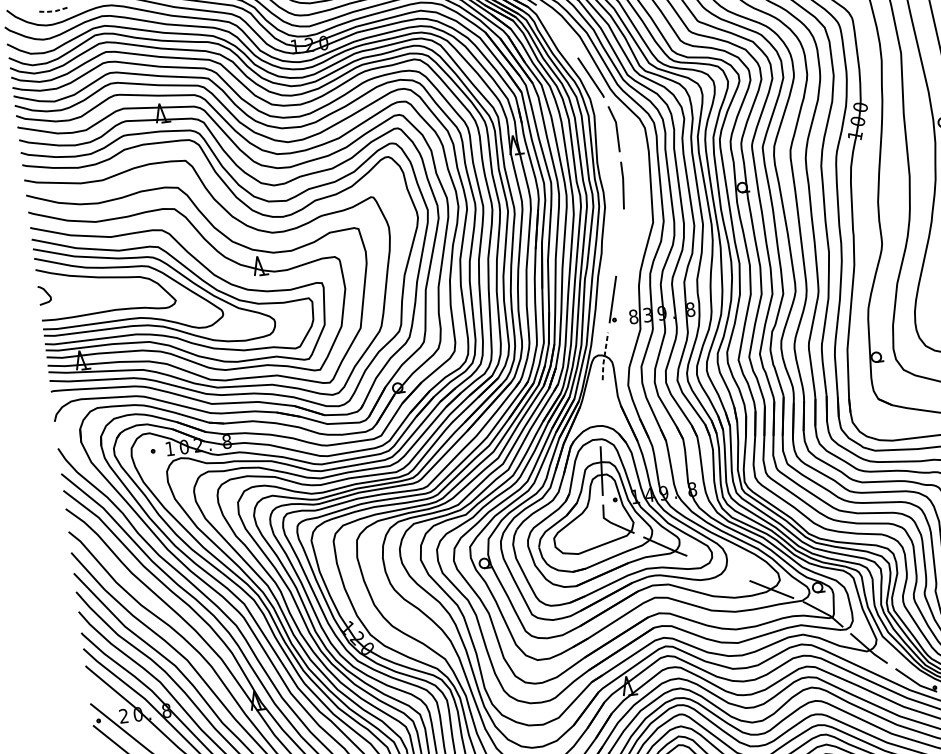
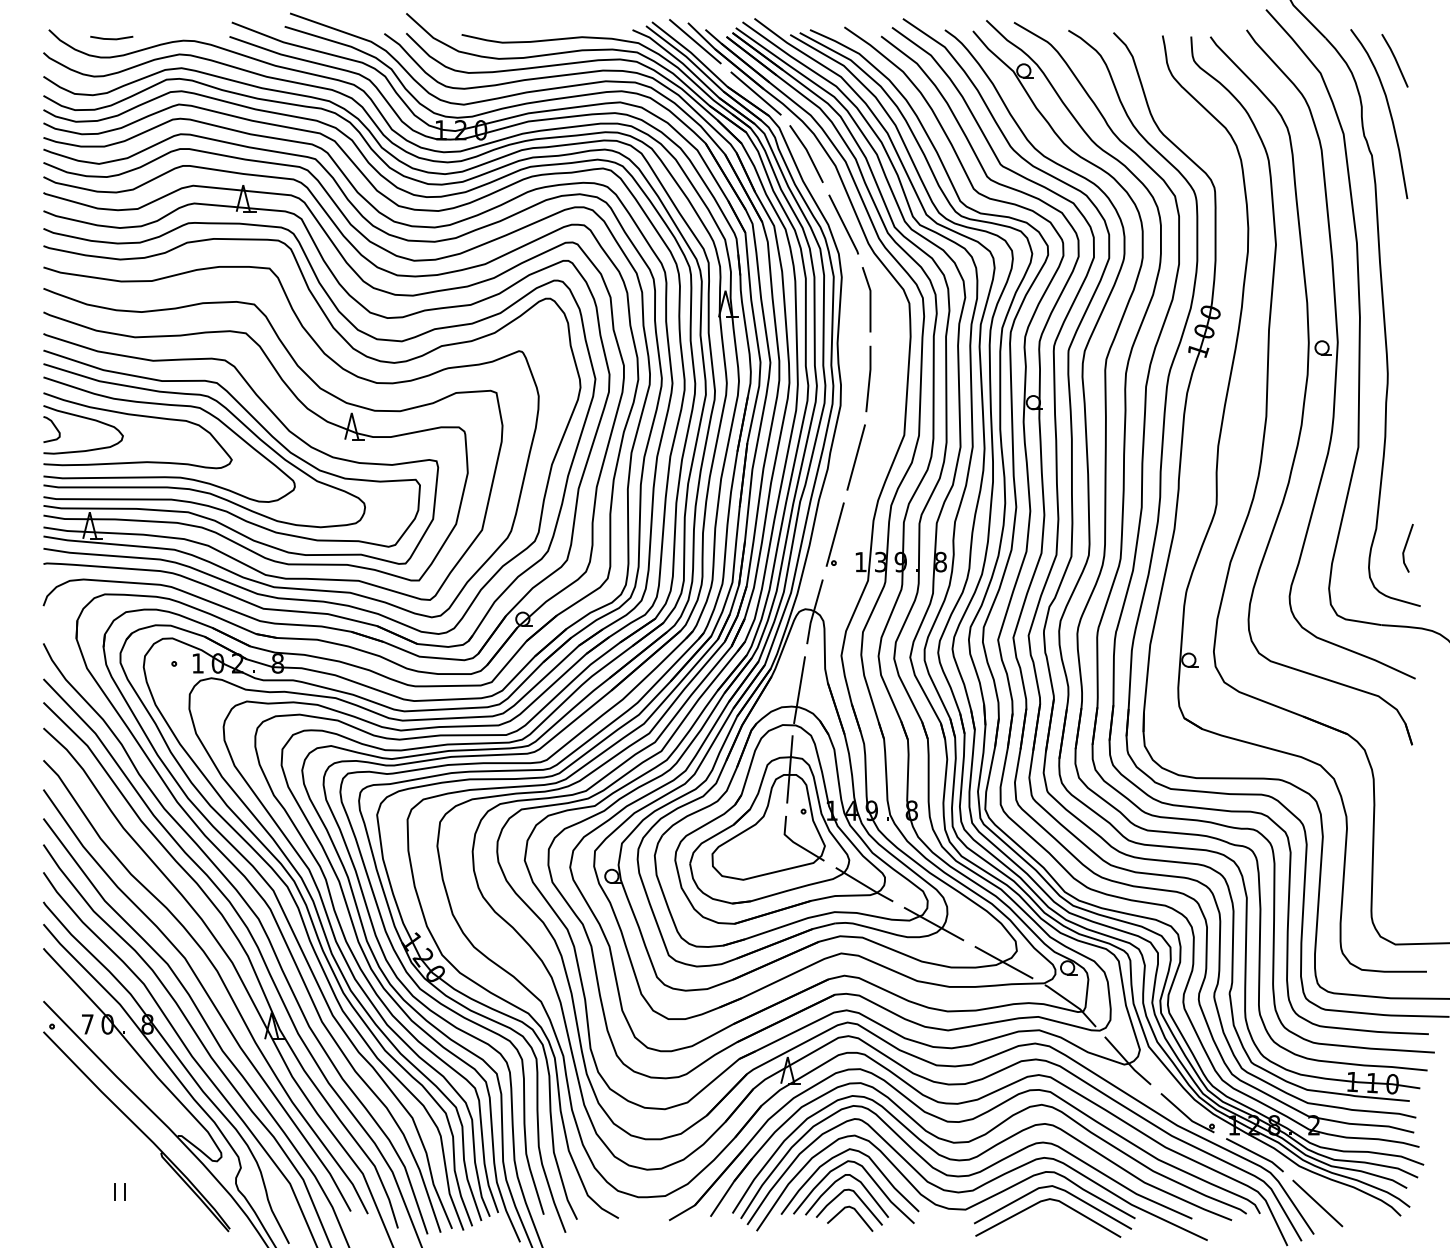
line: (52, 11) -> (111, 39), dashed -> solid
line: (557, 29) -> (806, 152), added
line: (620, 242) -> (855, 457), added
curve: (69, 284) -> (87, 419), added
text: (633, 316) -> (860, 561), 8 -> 1
line: (604, 356) -> (813, 611), dashed -> solid
line: (601, 413) -> (799, 690), added
line: (718, 568) -> (933, 924), added
text: (123, 716) -> (87, 1024), 2 -> 7

